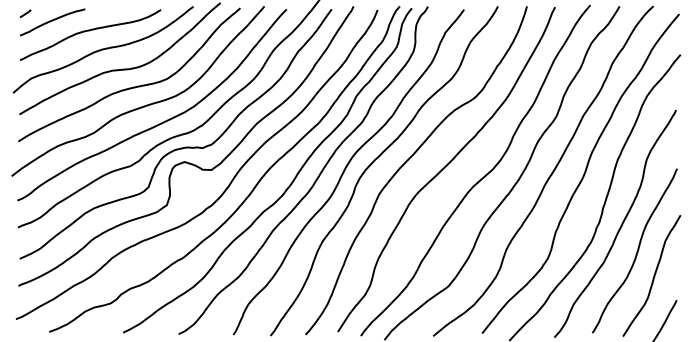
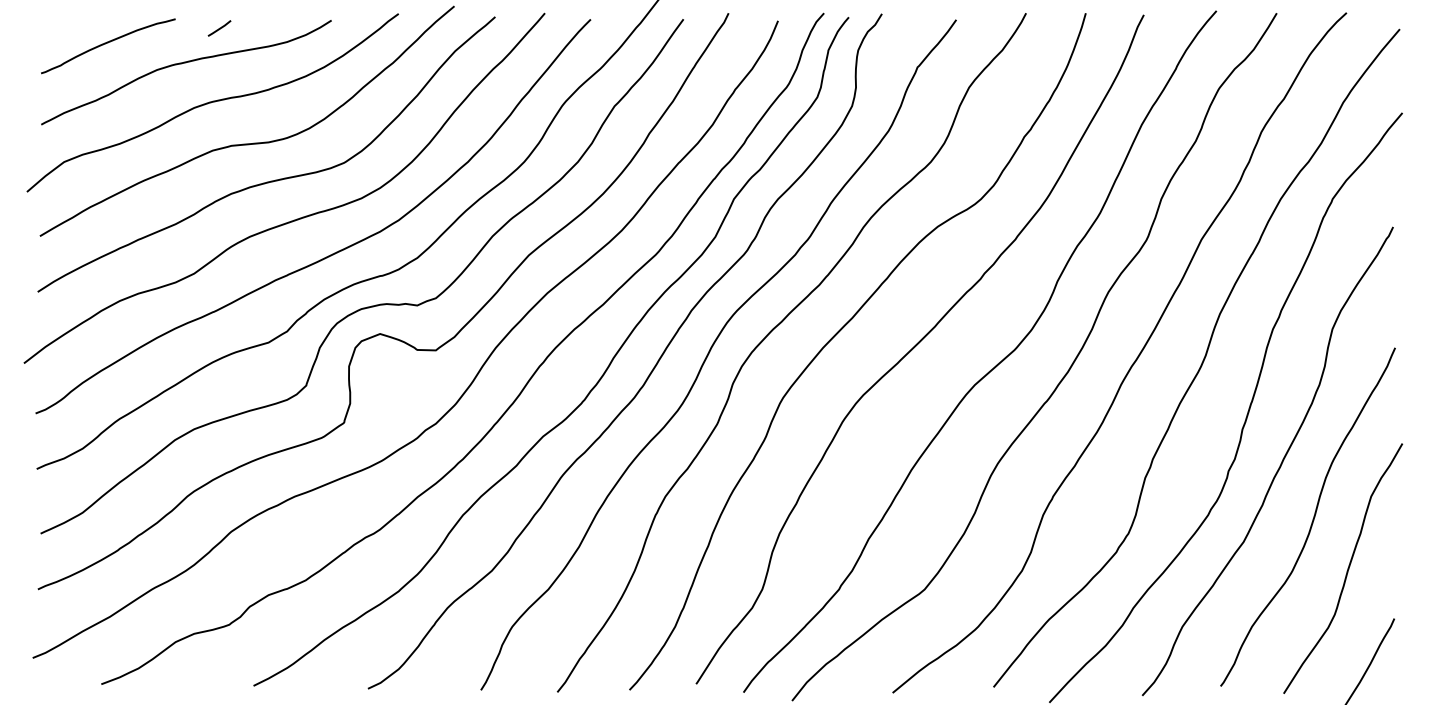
line: (25, 13) -> (219, 27), moved

